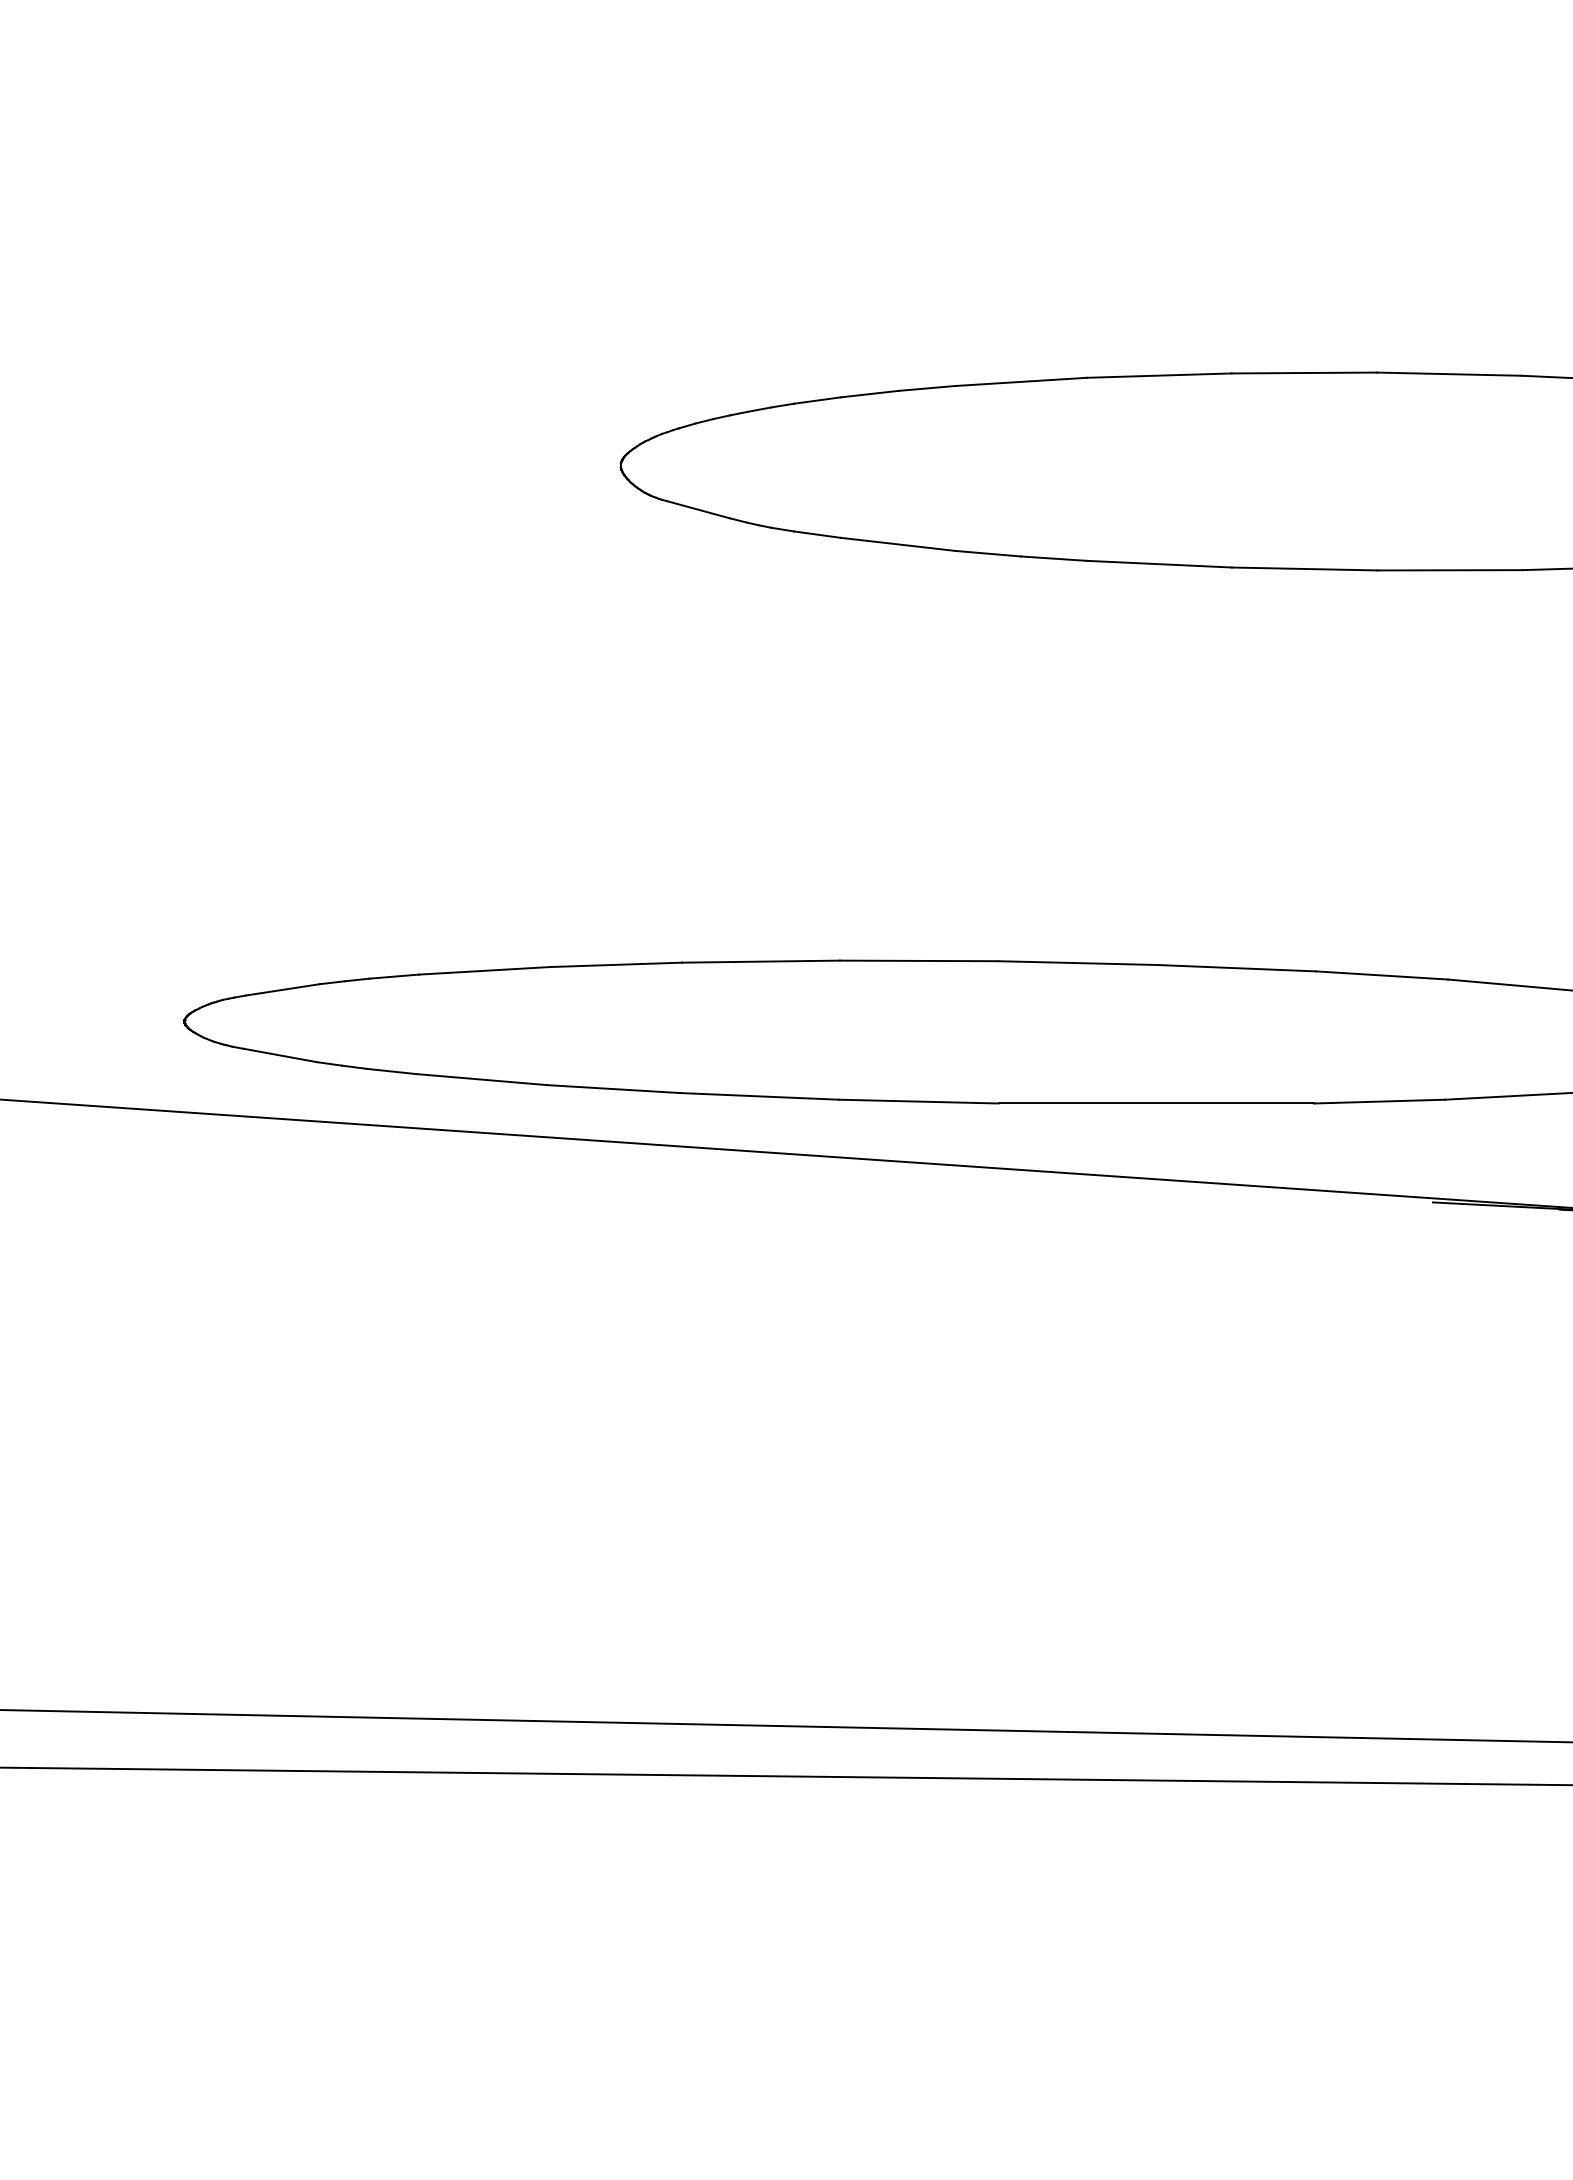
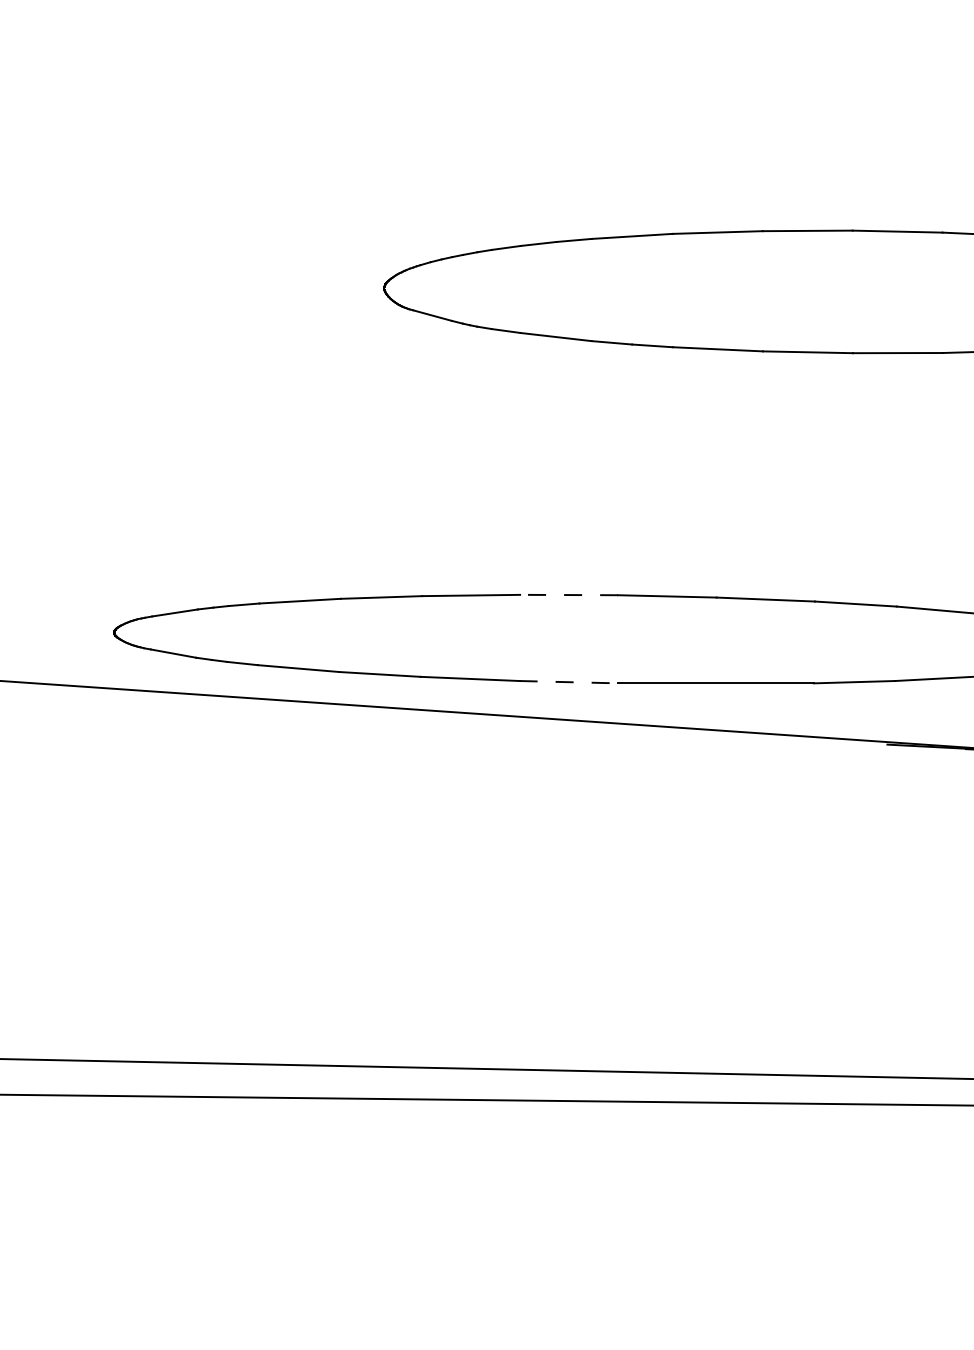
line: (918, 961) -> (568, 595), solid -> dashed
line: (919, 1102) -> (569, 682), solid -> dashed

